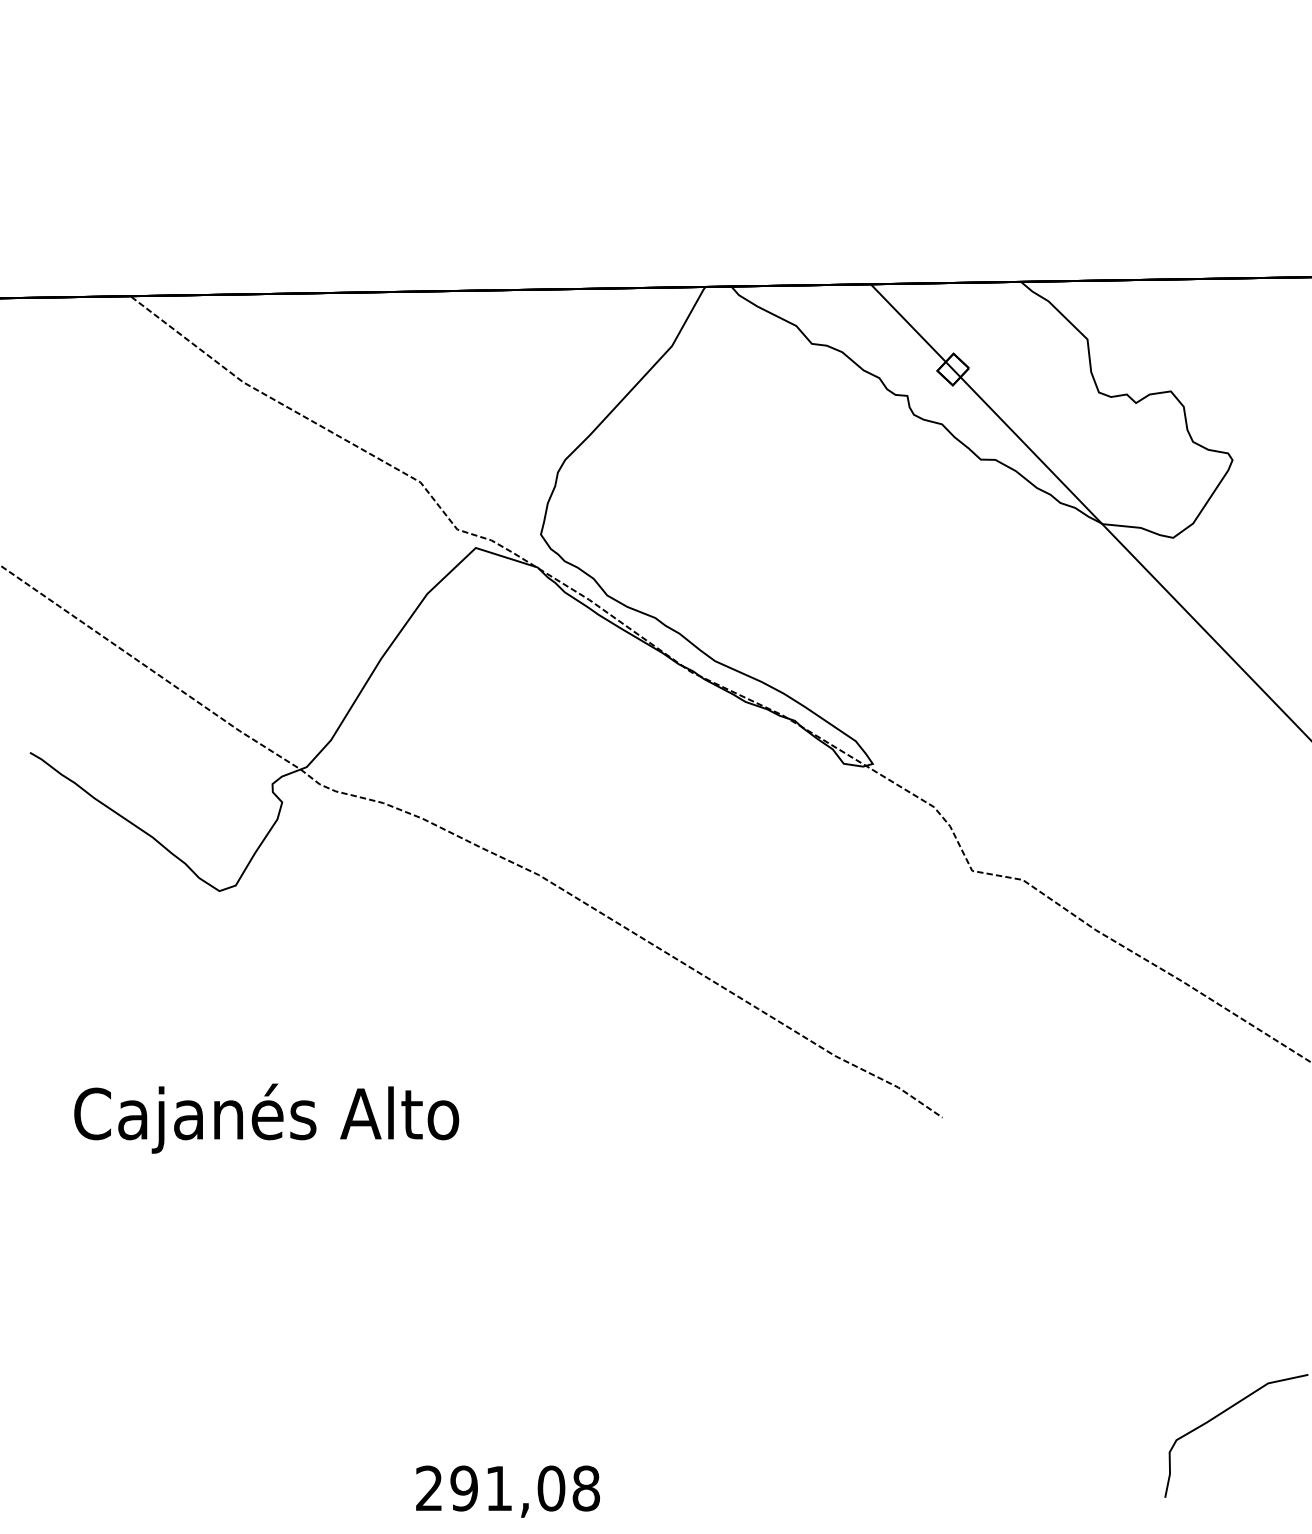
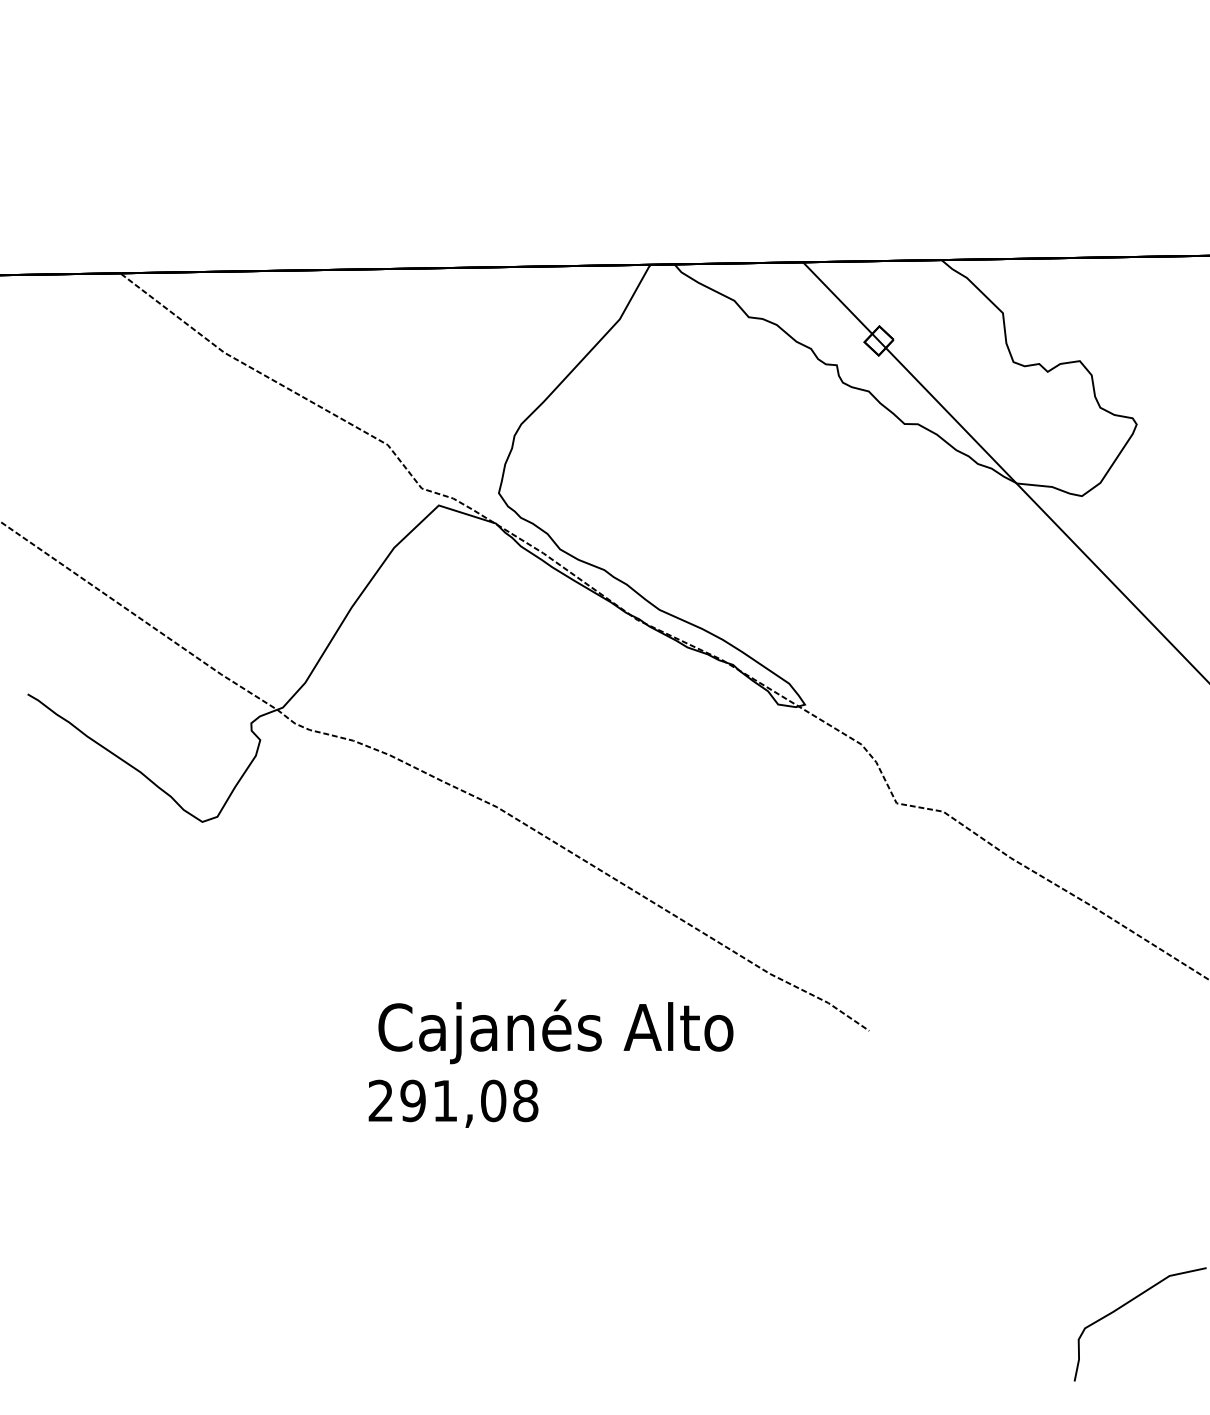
text: (266, 1118) -> (555, 1031), moved
text: (507, 1491) -> (453, 1103), moved

